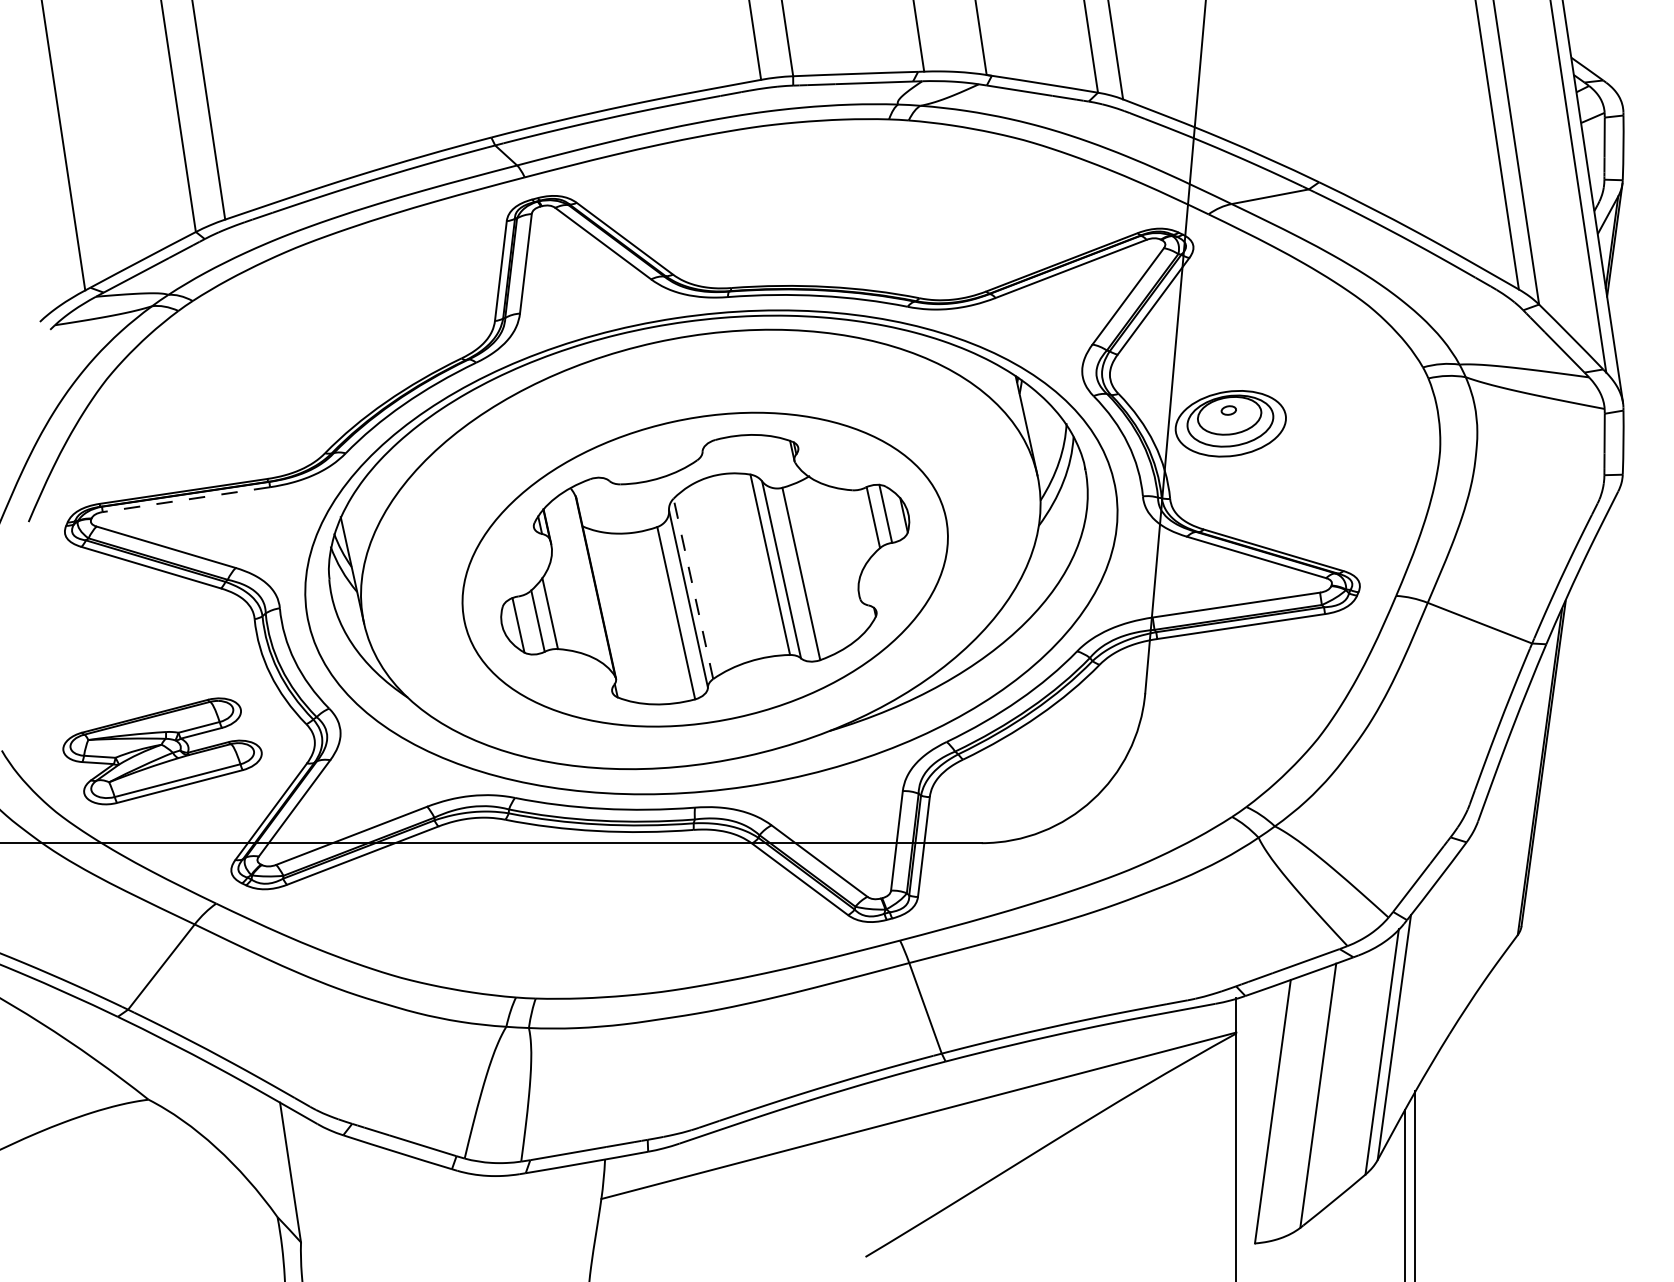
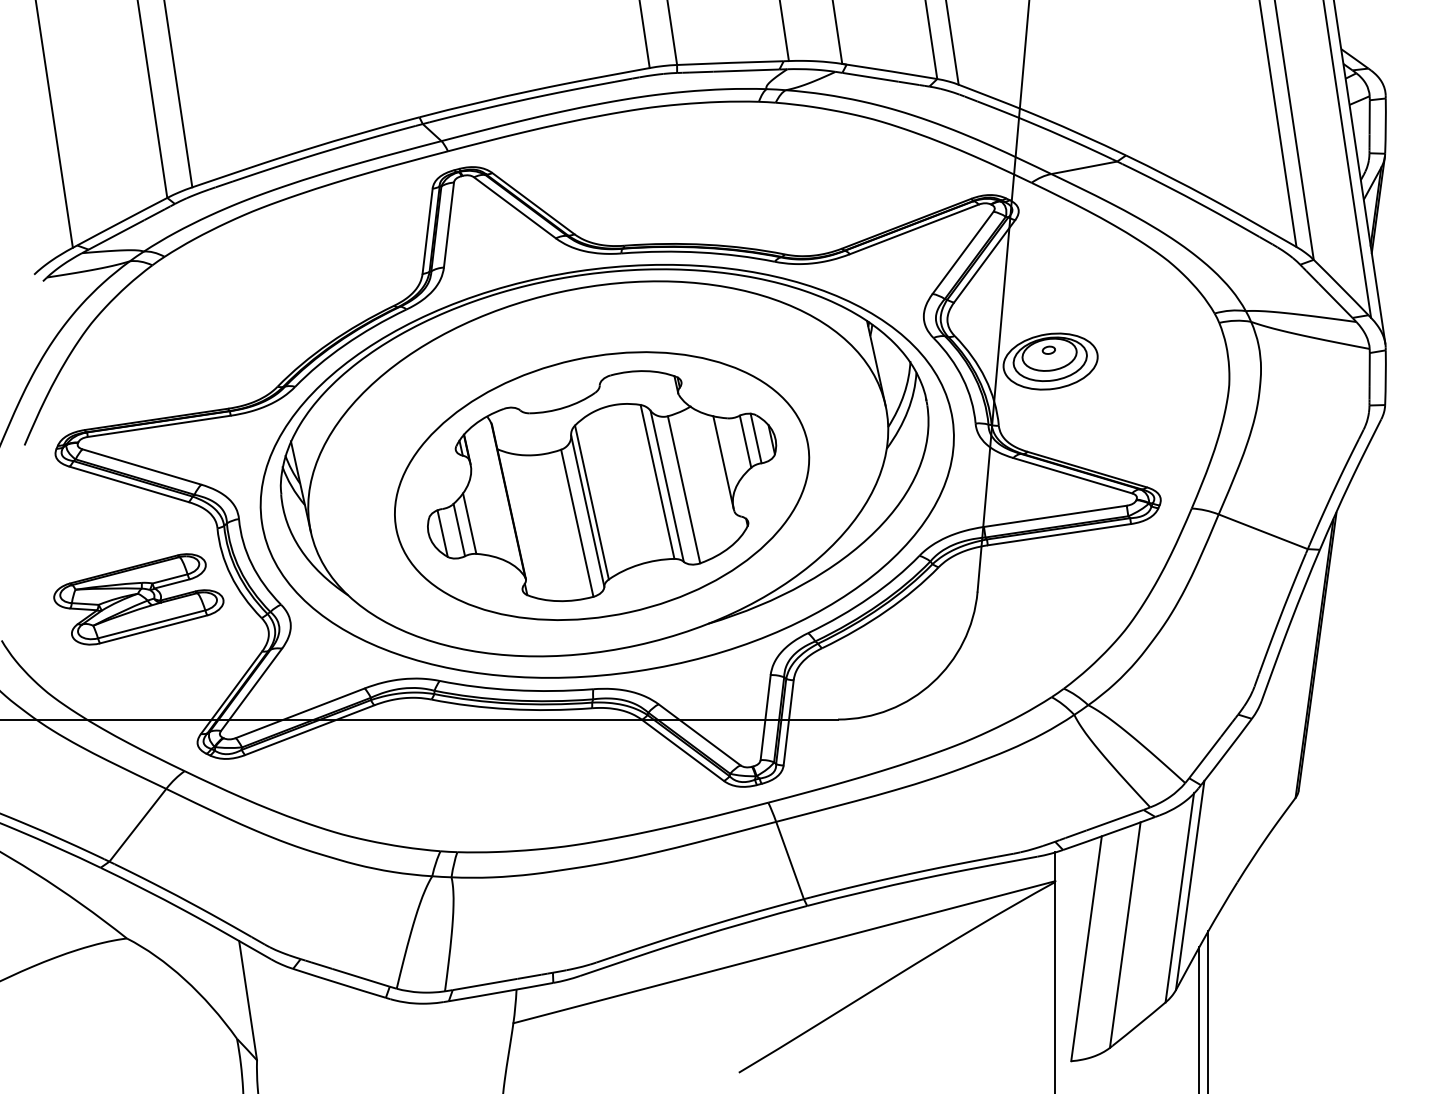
line: (186, 499) -> (159, 426), dashed -> solid
line: (847, 541) -> (723, 462), added
line: (693, 588) -> (592, 502), dashed -> solid
part: (162, 751) -> (138, 599), moved

